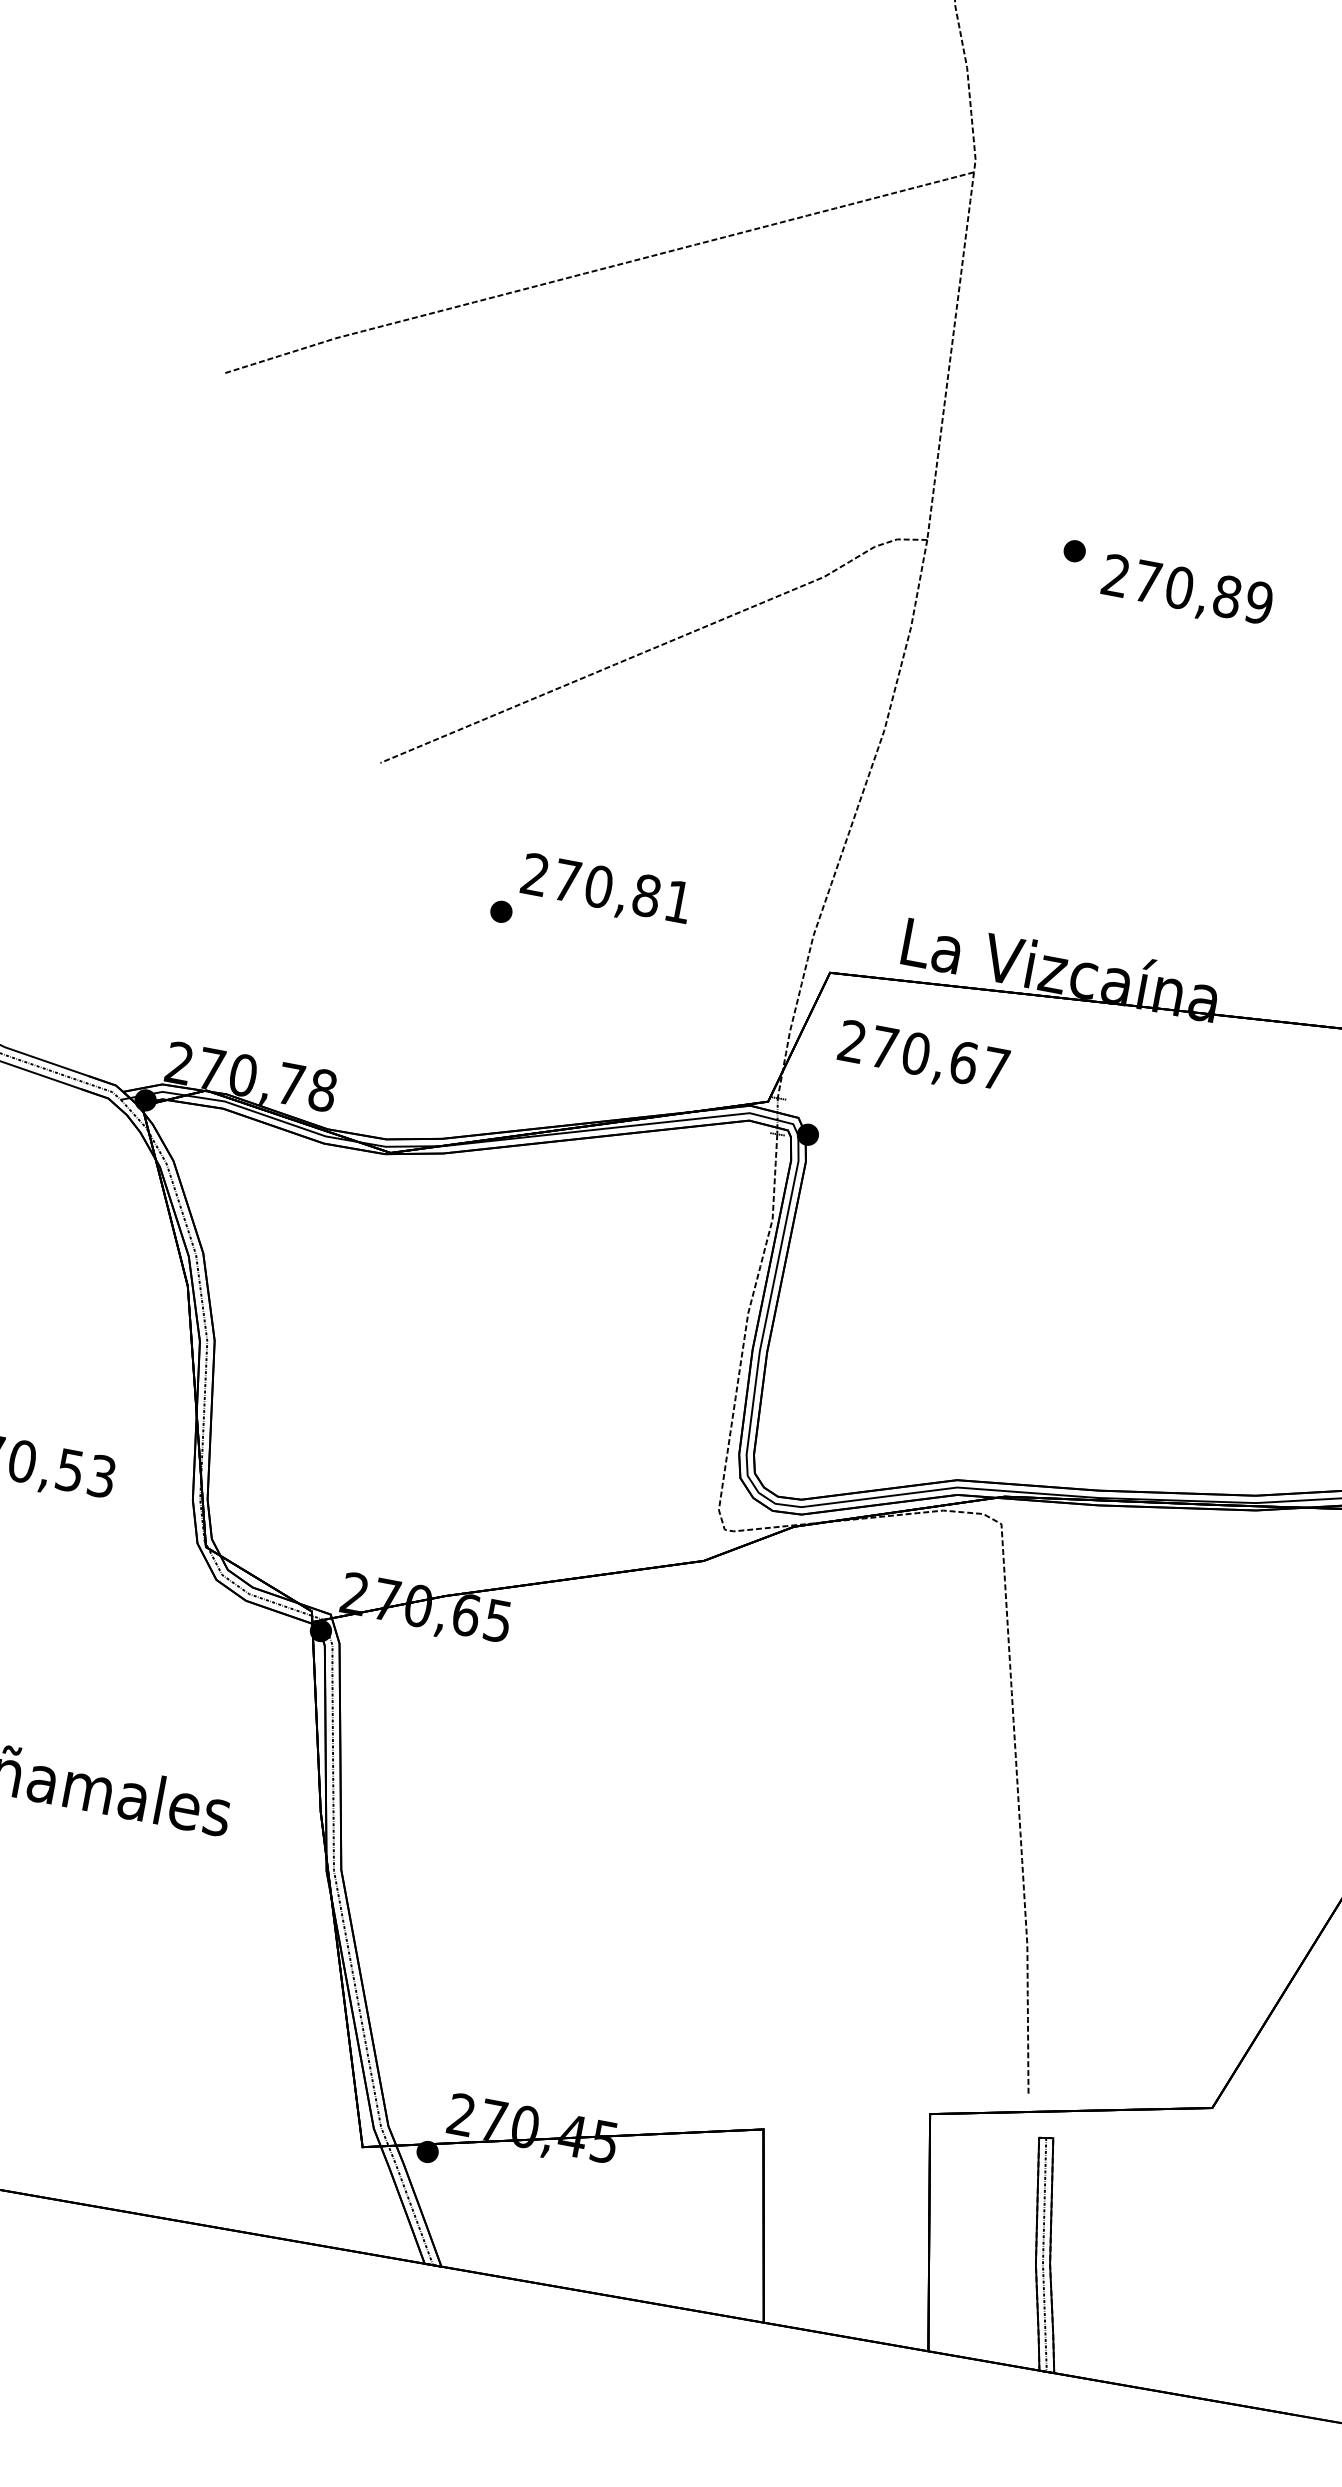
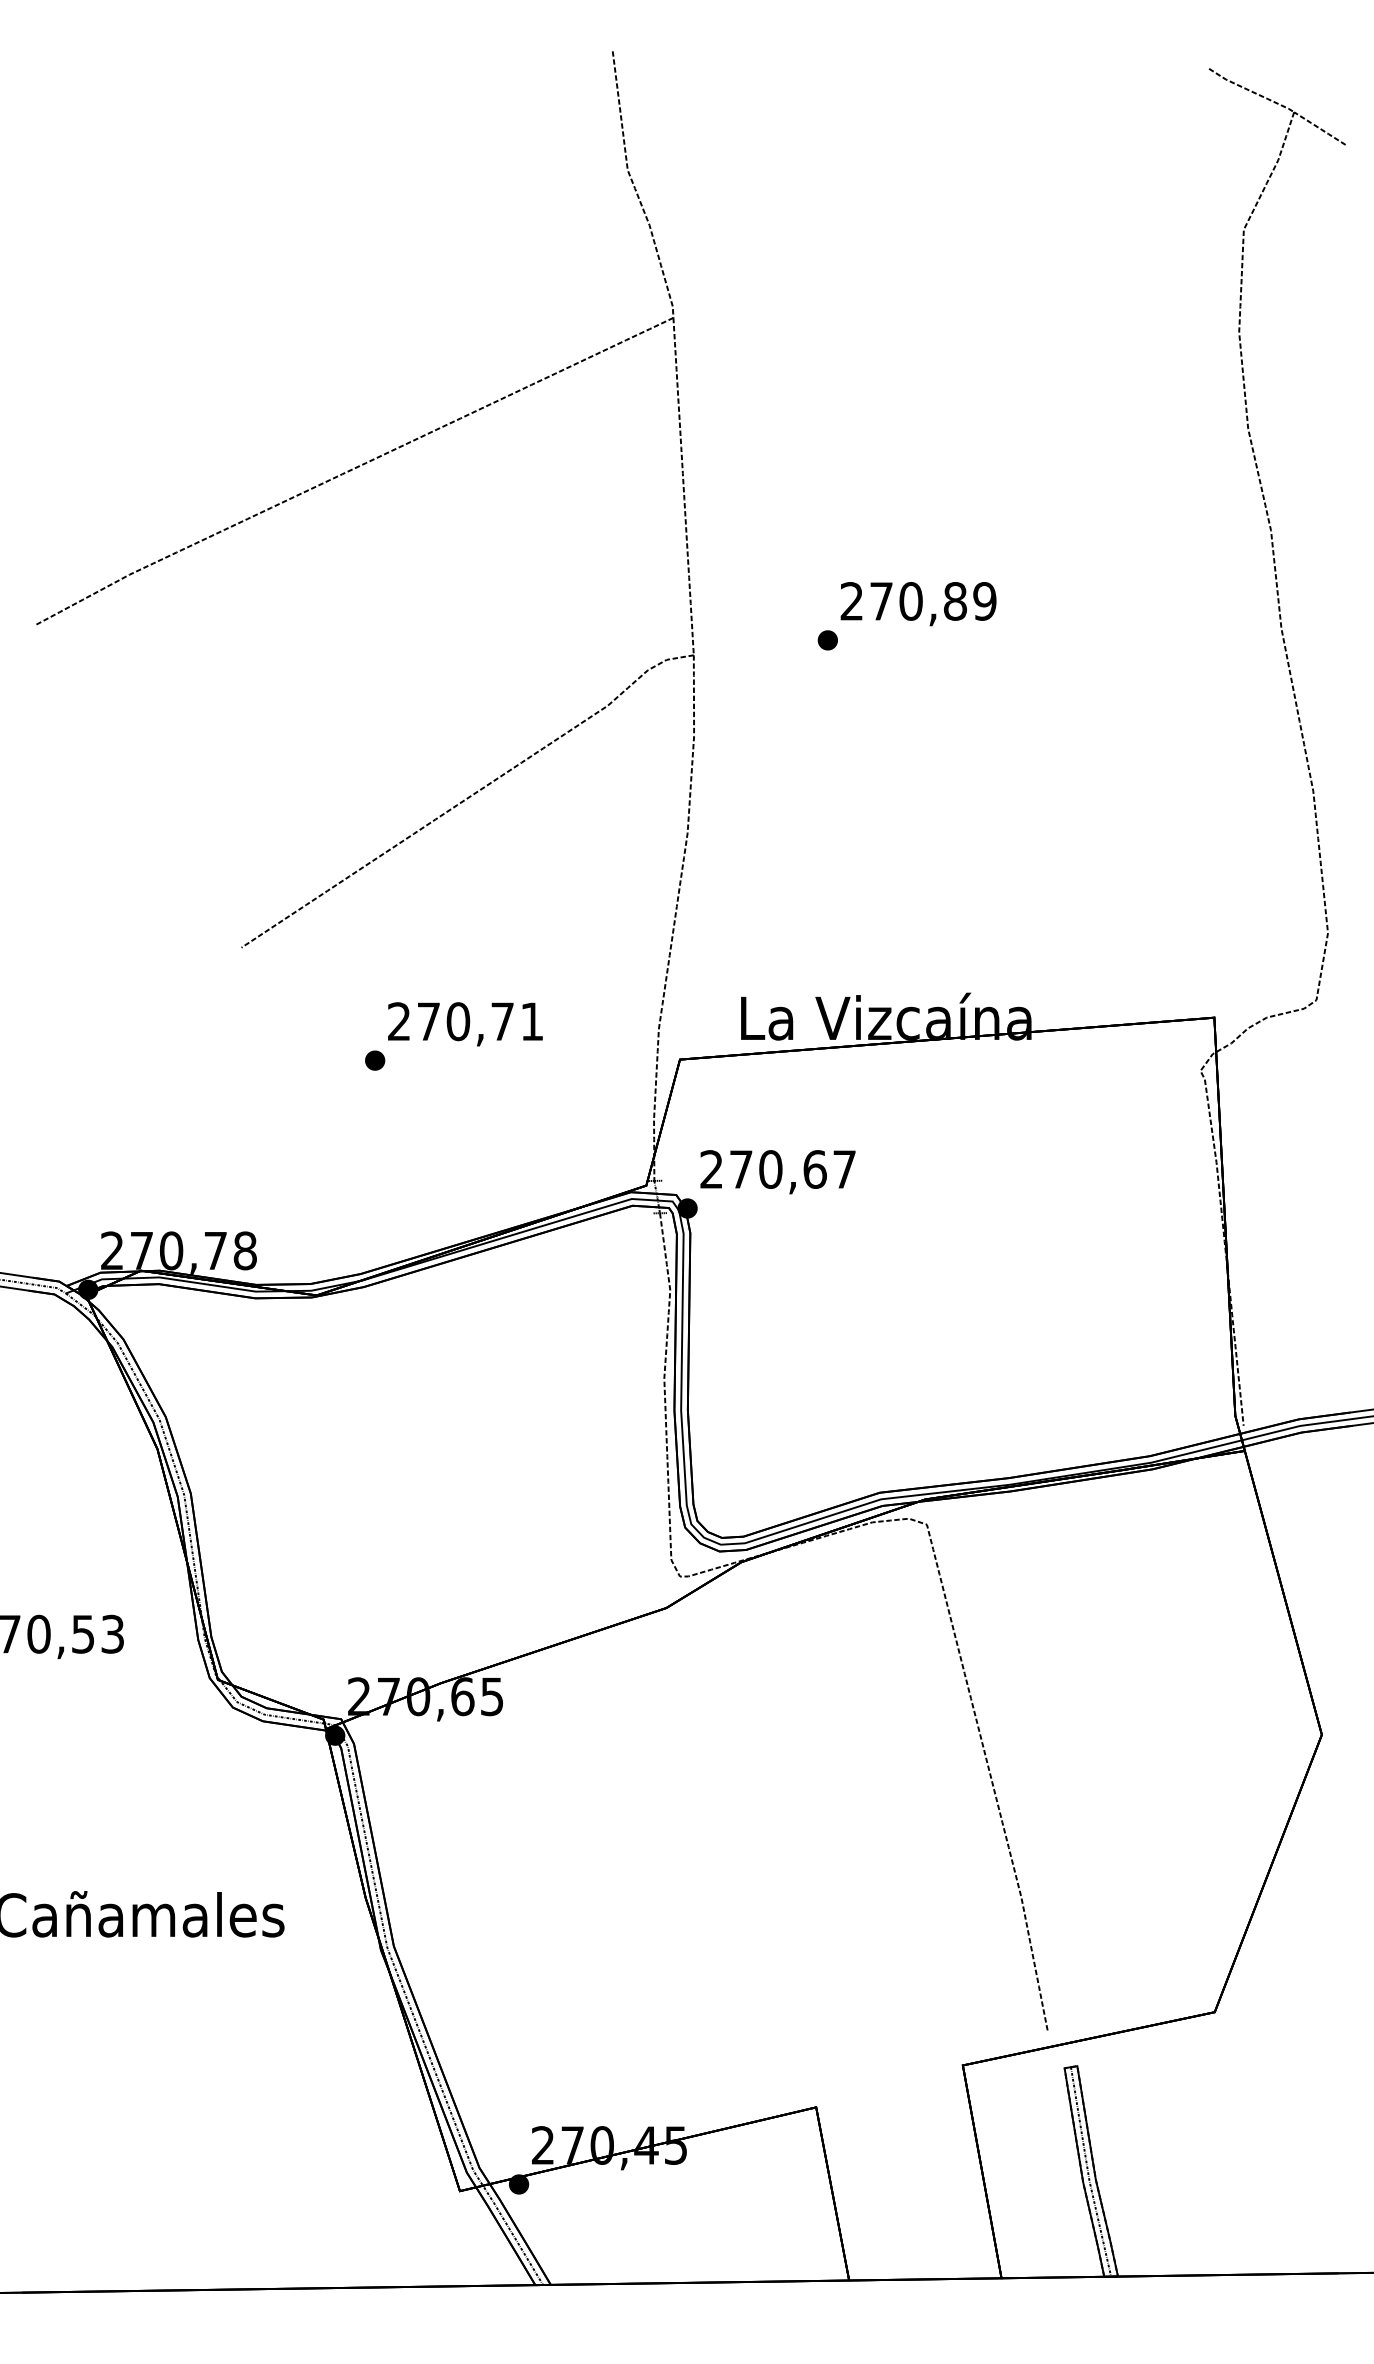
text: (1187, 592) -> (918, 604), moved
text: (646, 895) -> (502, 1021), 270,81 -> 270,71
text: (922, 1058) -> (777, 1172), moved

